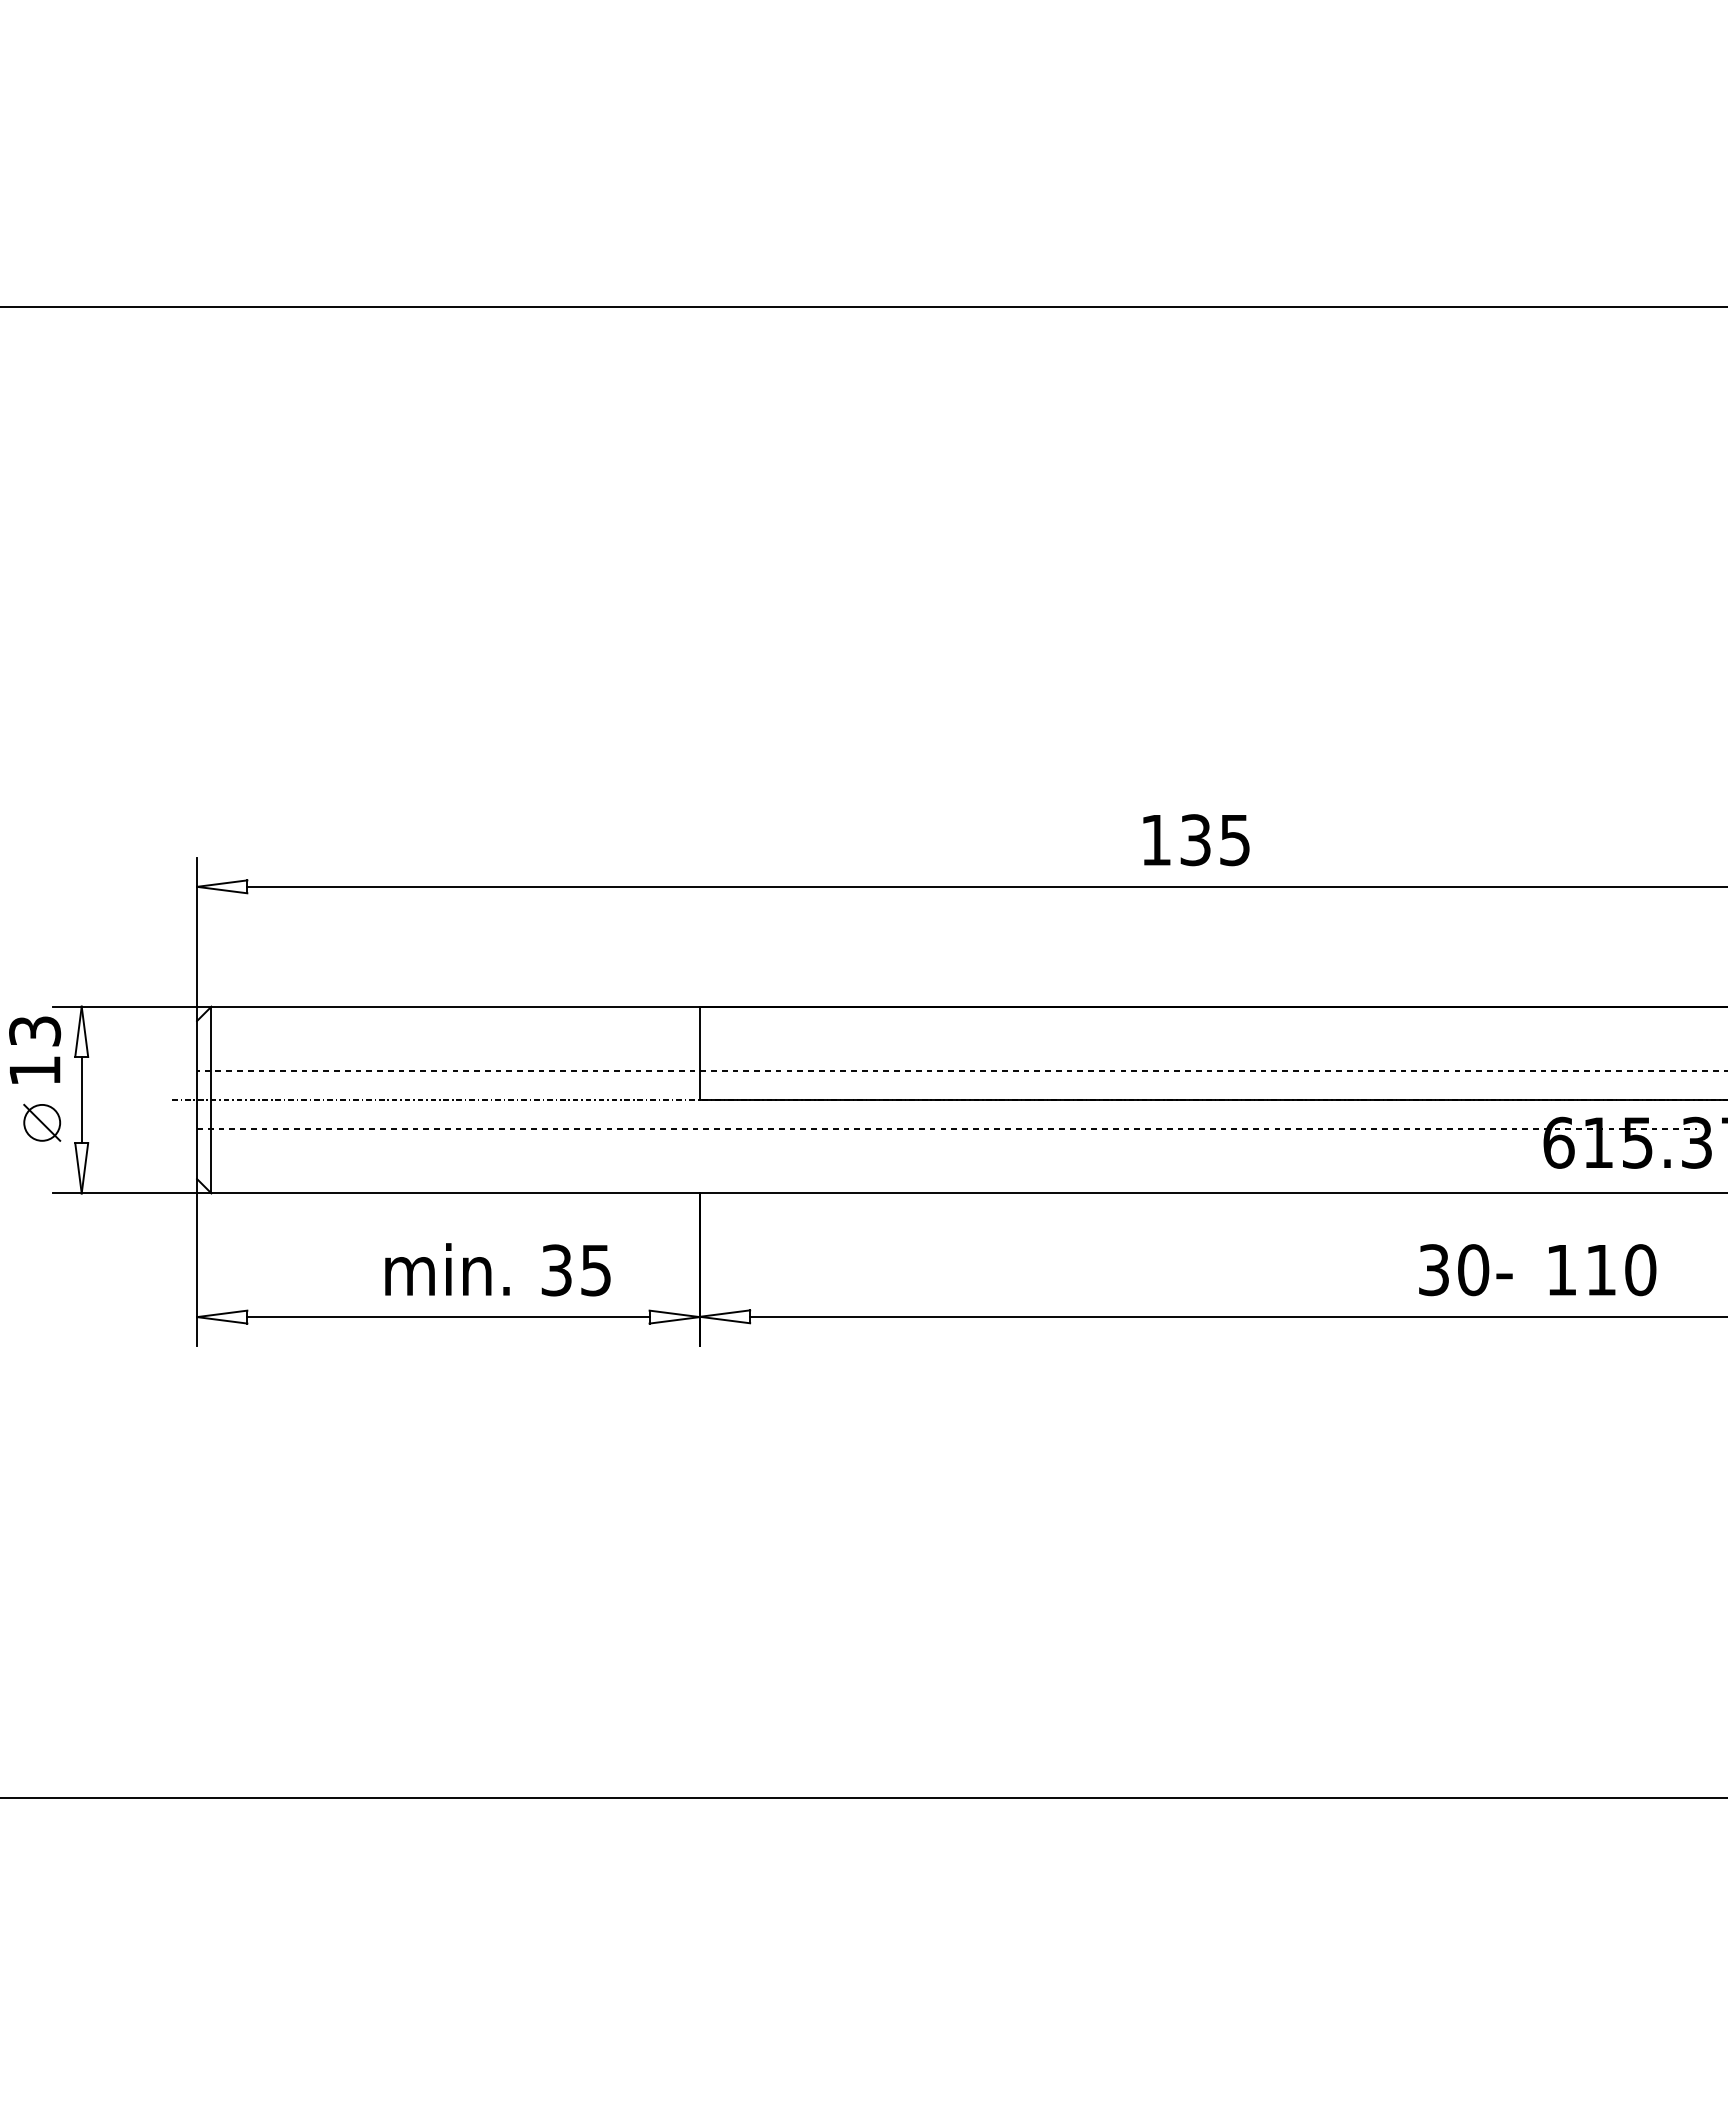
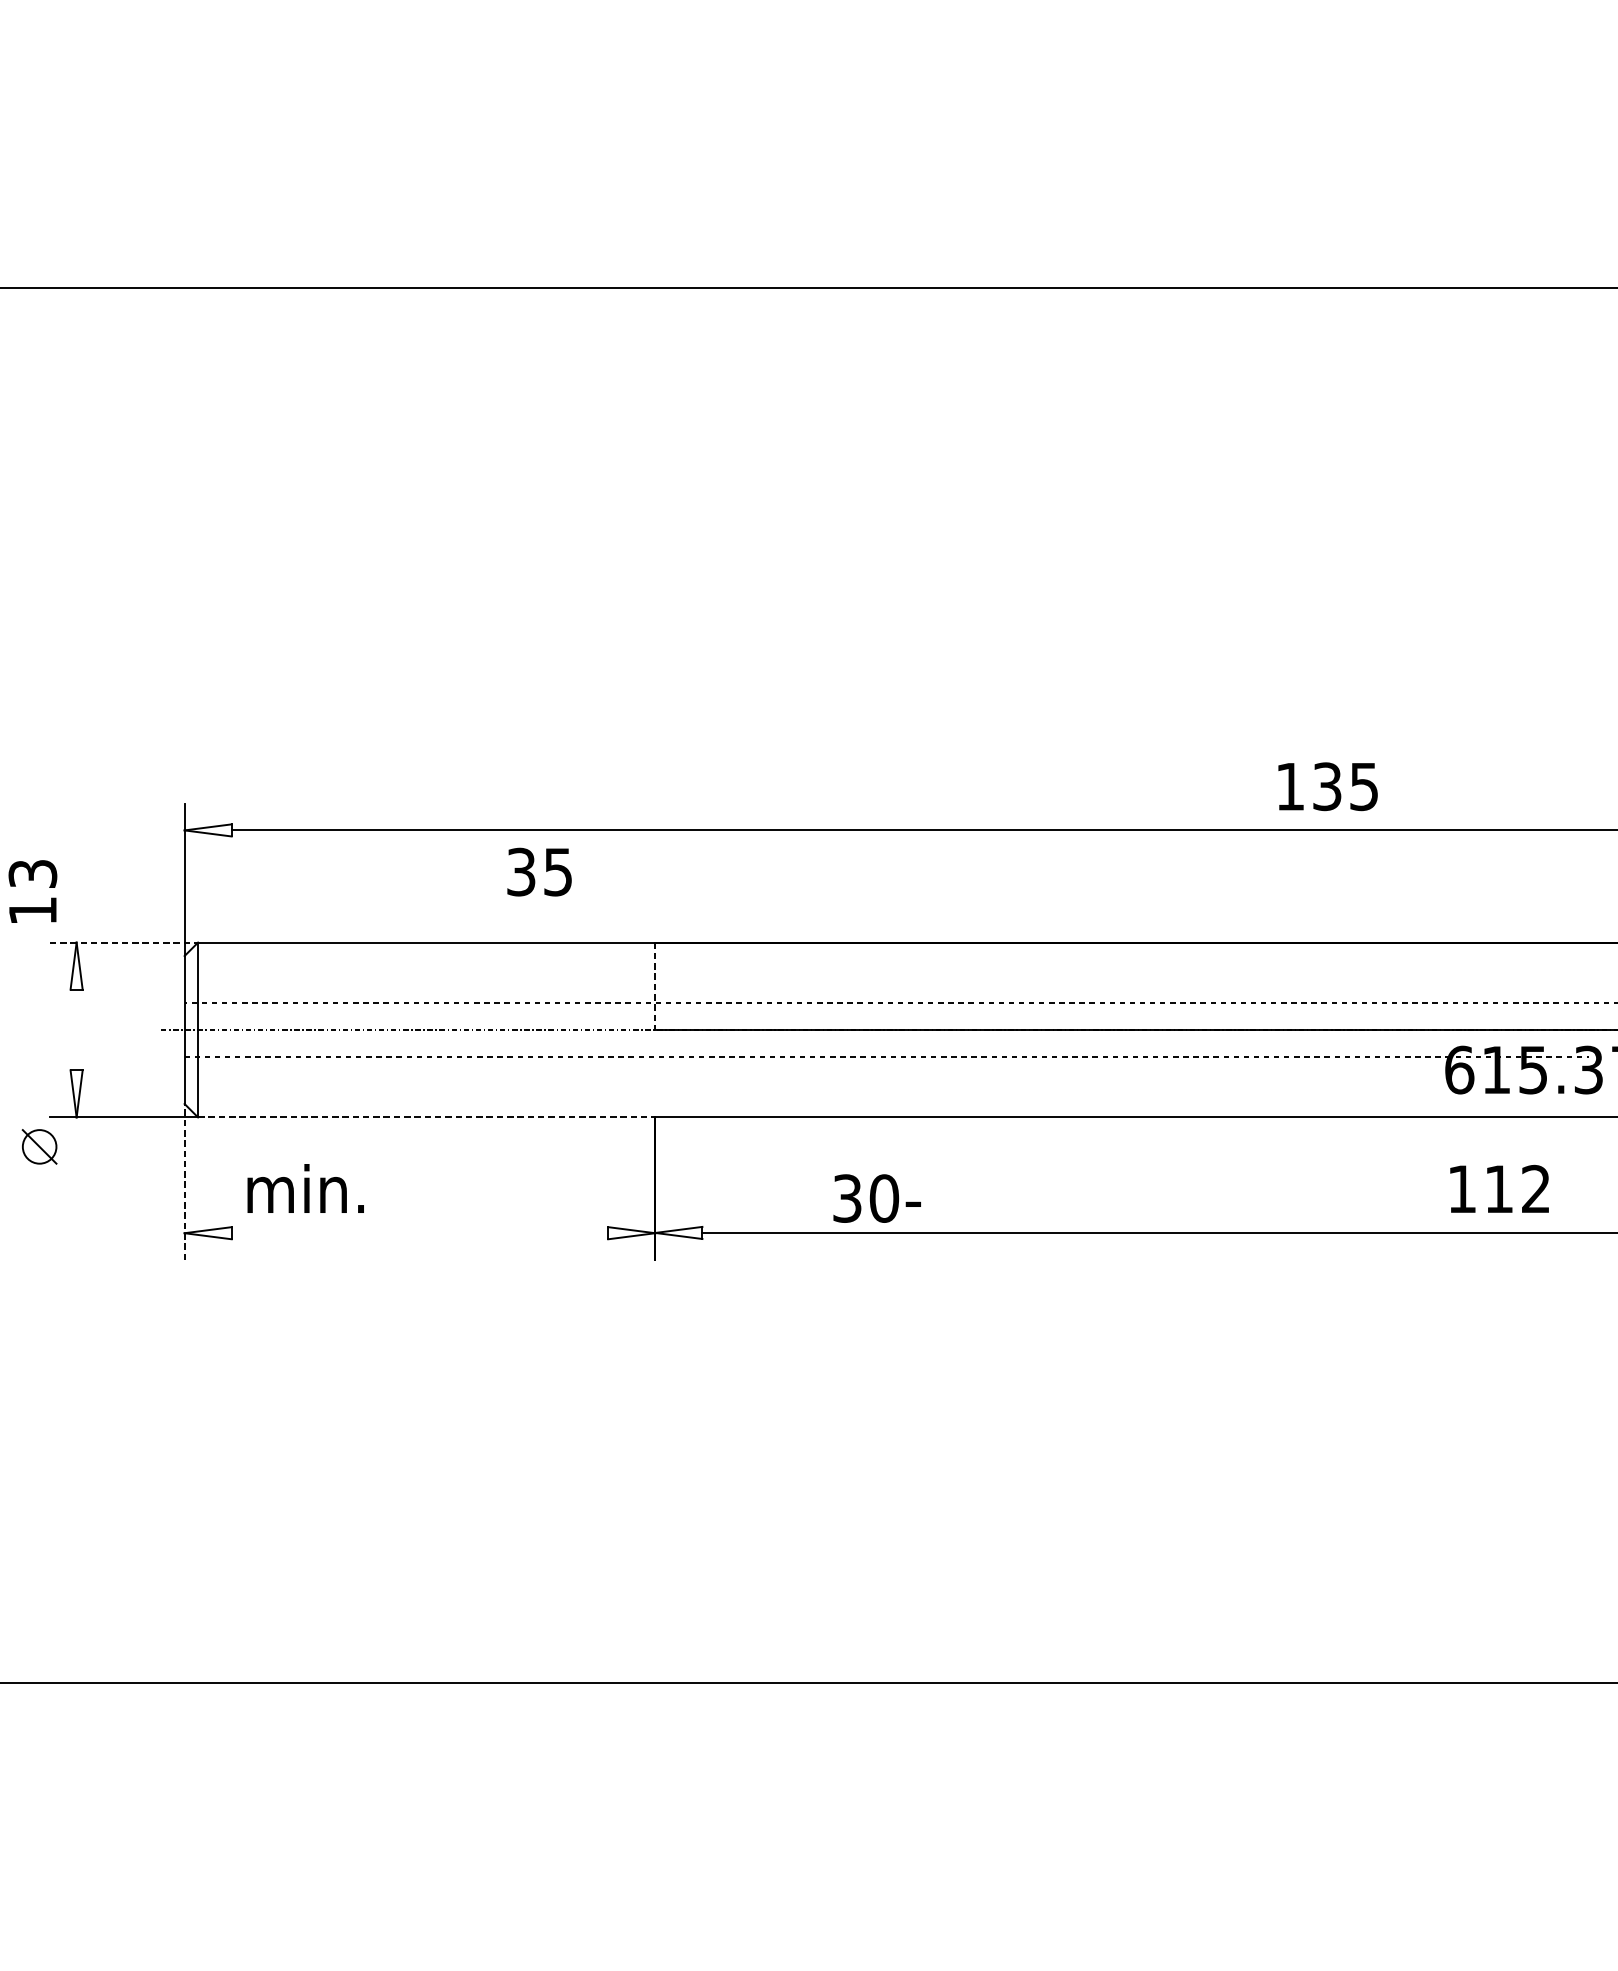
text: (1196, 840) -> (1328, 787), moved
line: (132, 1006) -> (124, 942), solid -> dashed
text: (35, 1049) -> (33, 890), moved
line: (699, 1053) -> (654, 986), solid -> dashed
line: (81, 1099) -> (76, 1029), removed
part: (42, 1122) -> (39, 1146), moved
line: (456, 1193) -> (427, 1117), solid -> dashed
line: (197, 1261) -> (185, 1181), solid -> dashed
text: (447, 1269) -> (305, 1188), moved
text: (575, 1270) -> (538, 872), moved
text: (1465, 1270) -> (876, 1198), moved
text: (1640, 1270) -> (1535, 1189), 110 -> 112
line: (448, 1317) -> (420, 1233), removed

